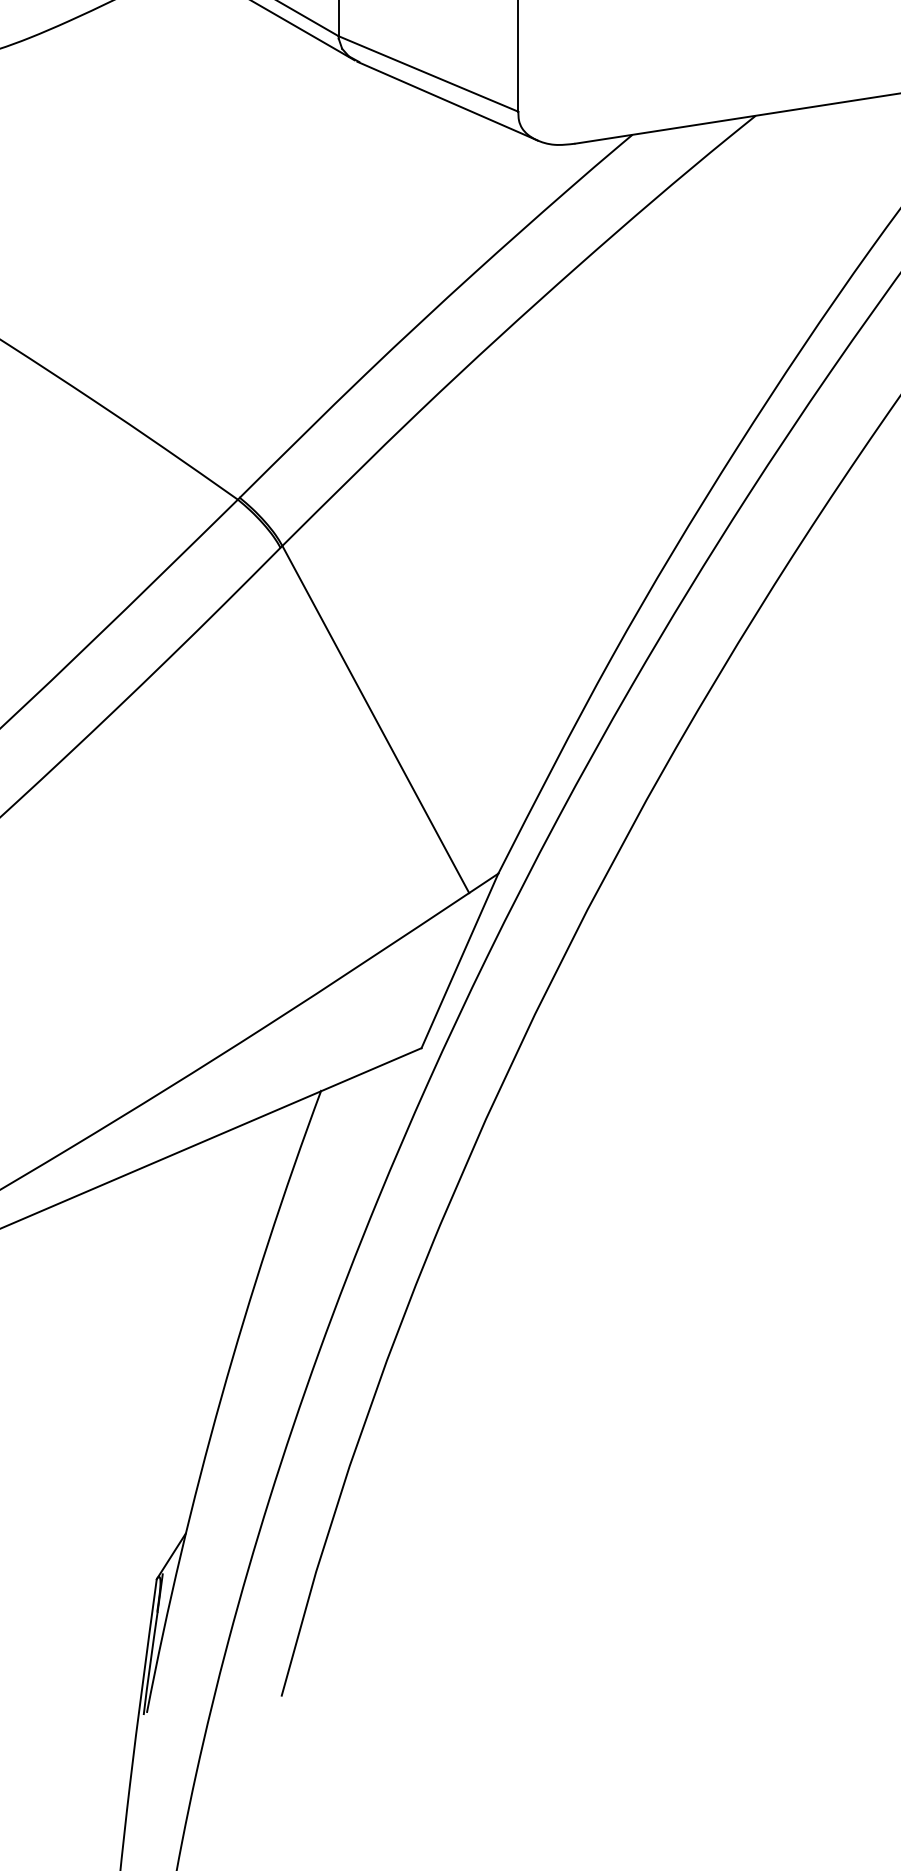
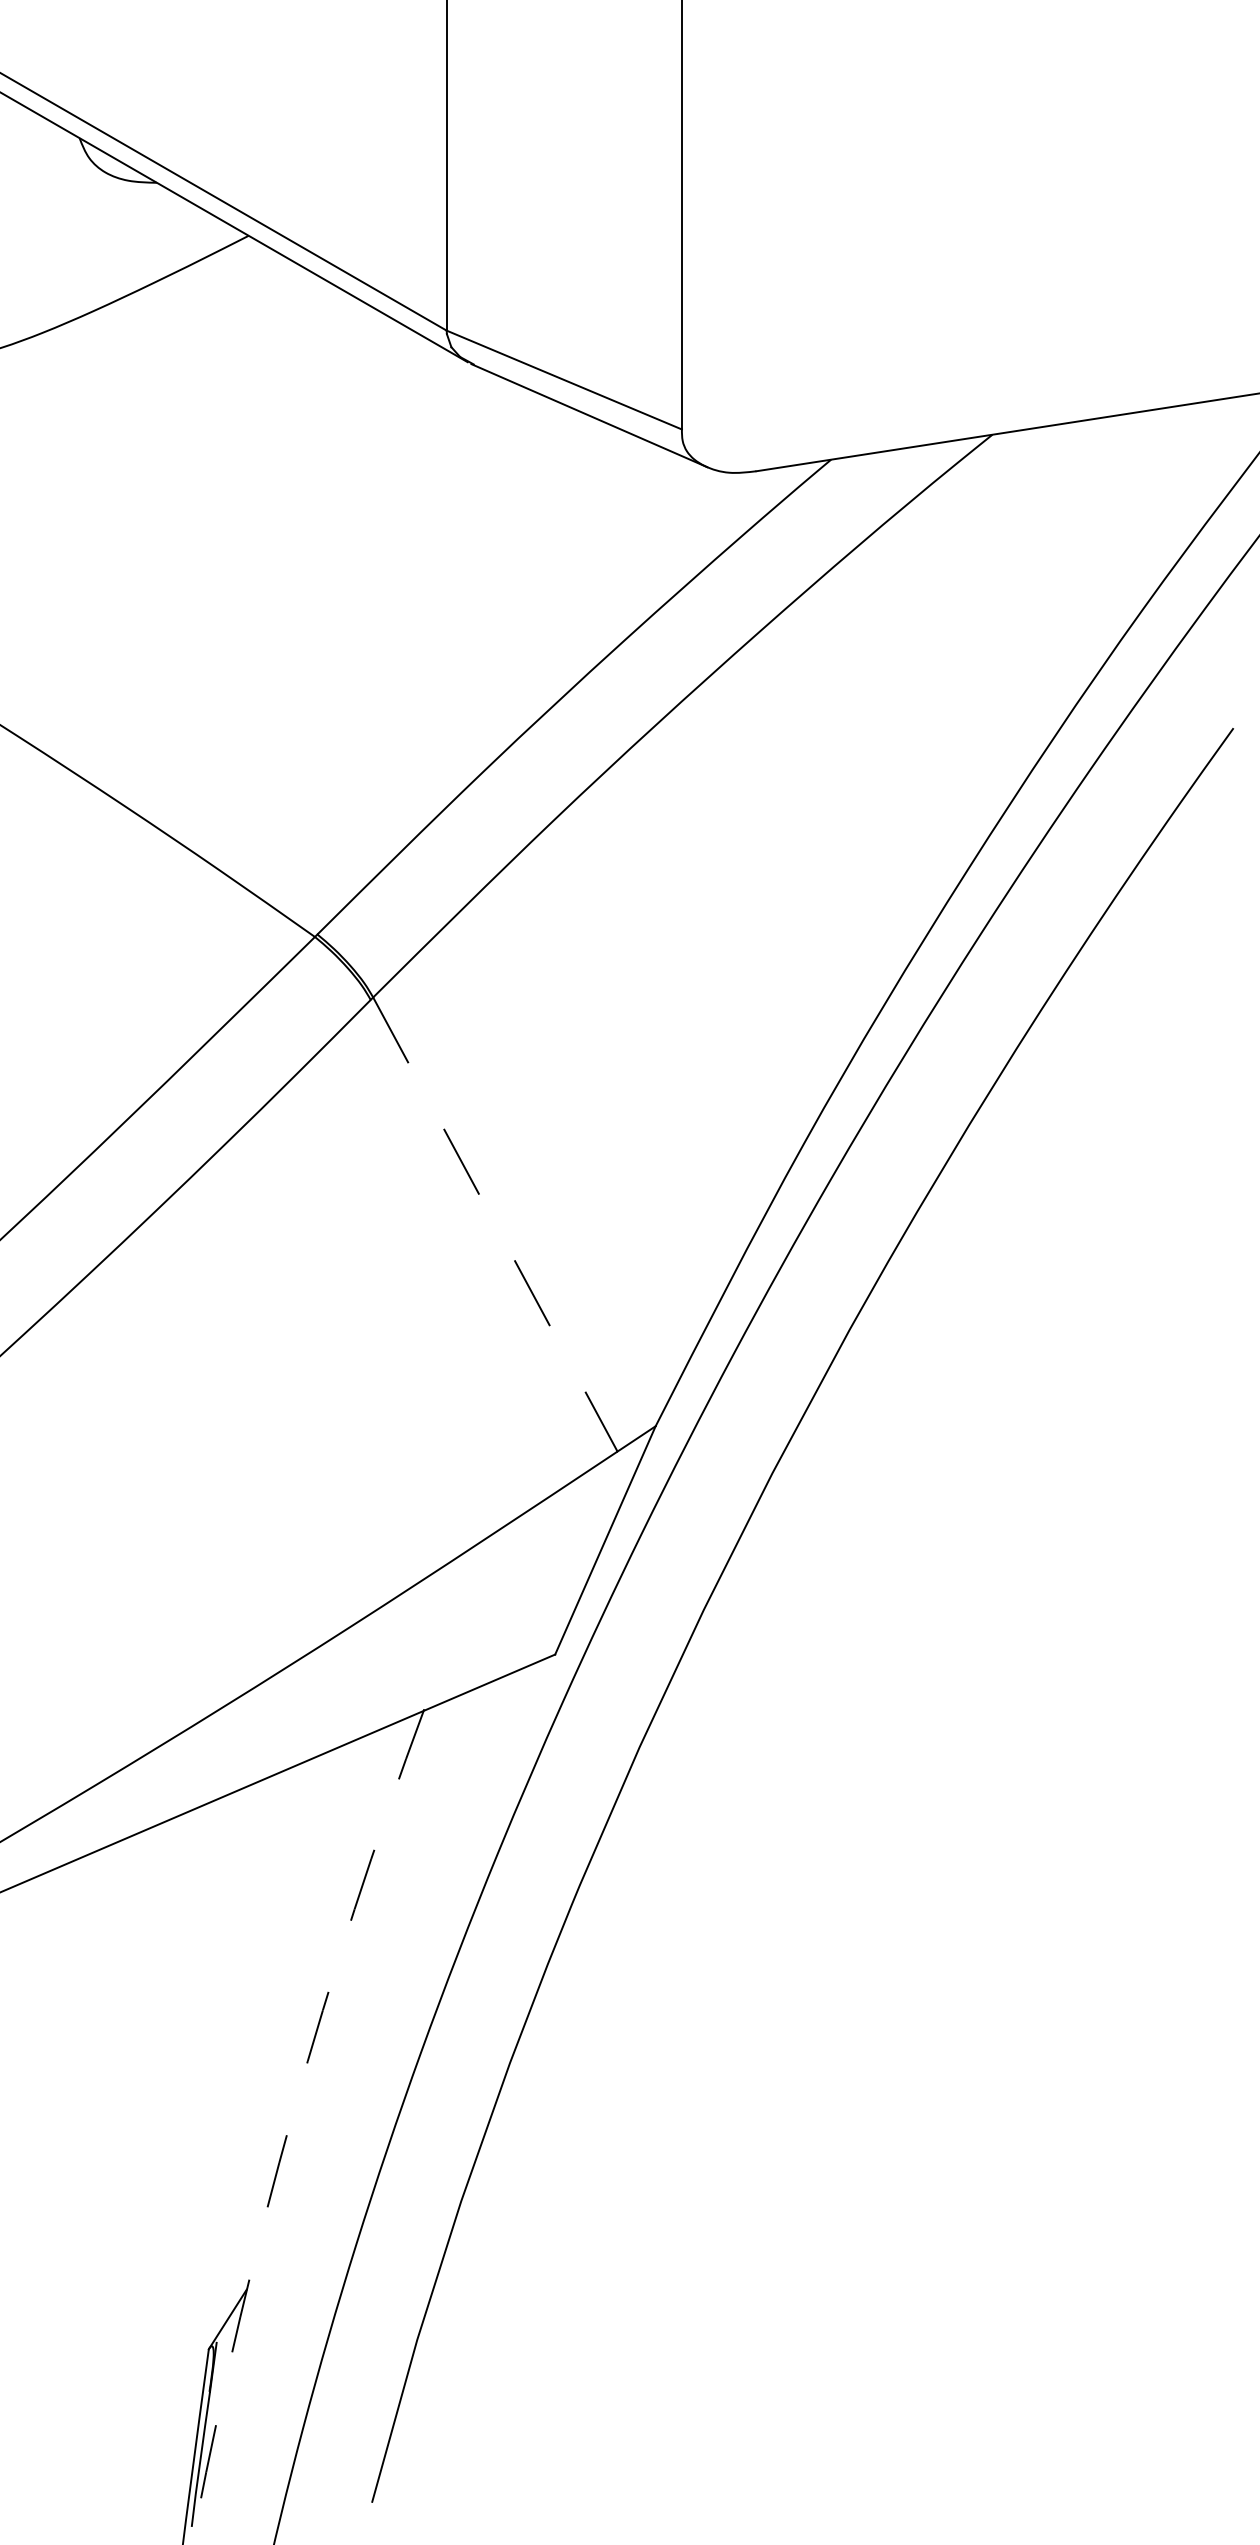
line: (375, 719) -> (495, 1224), solid -> dashed
arc: (221, 1397) -> (293, 2111), solid -> dashed

